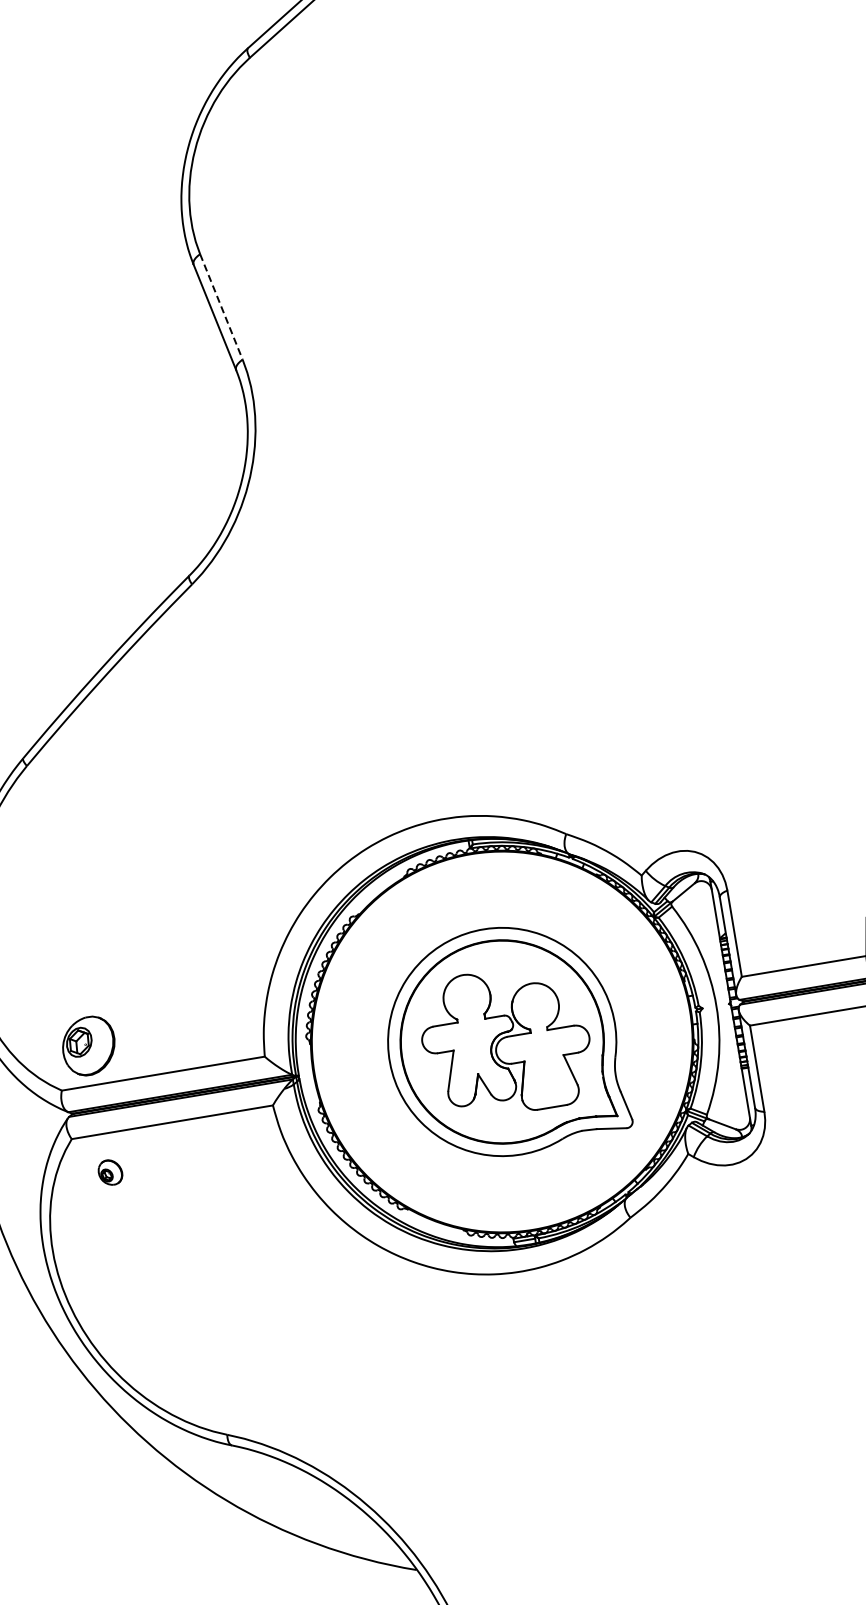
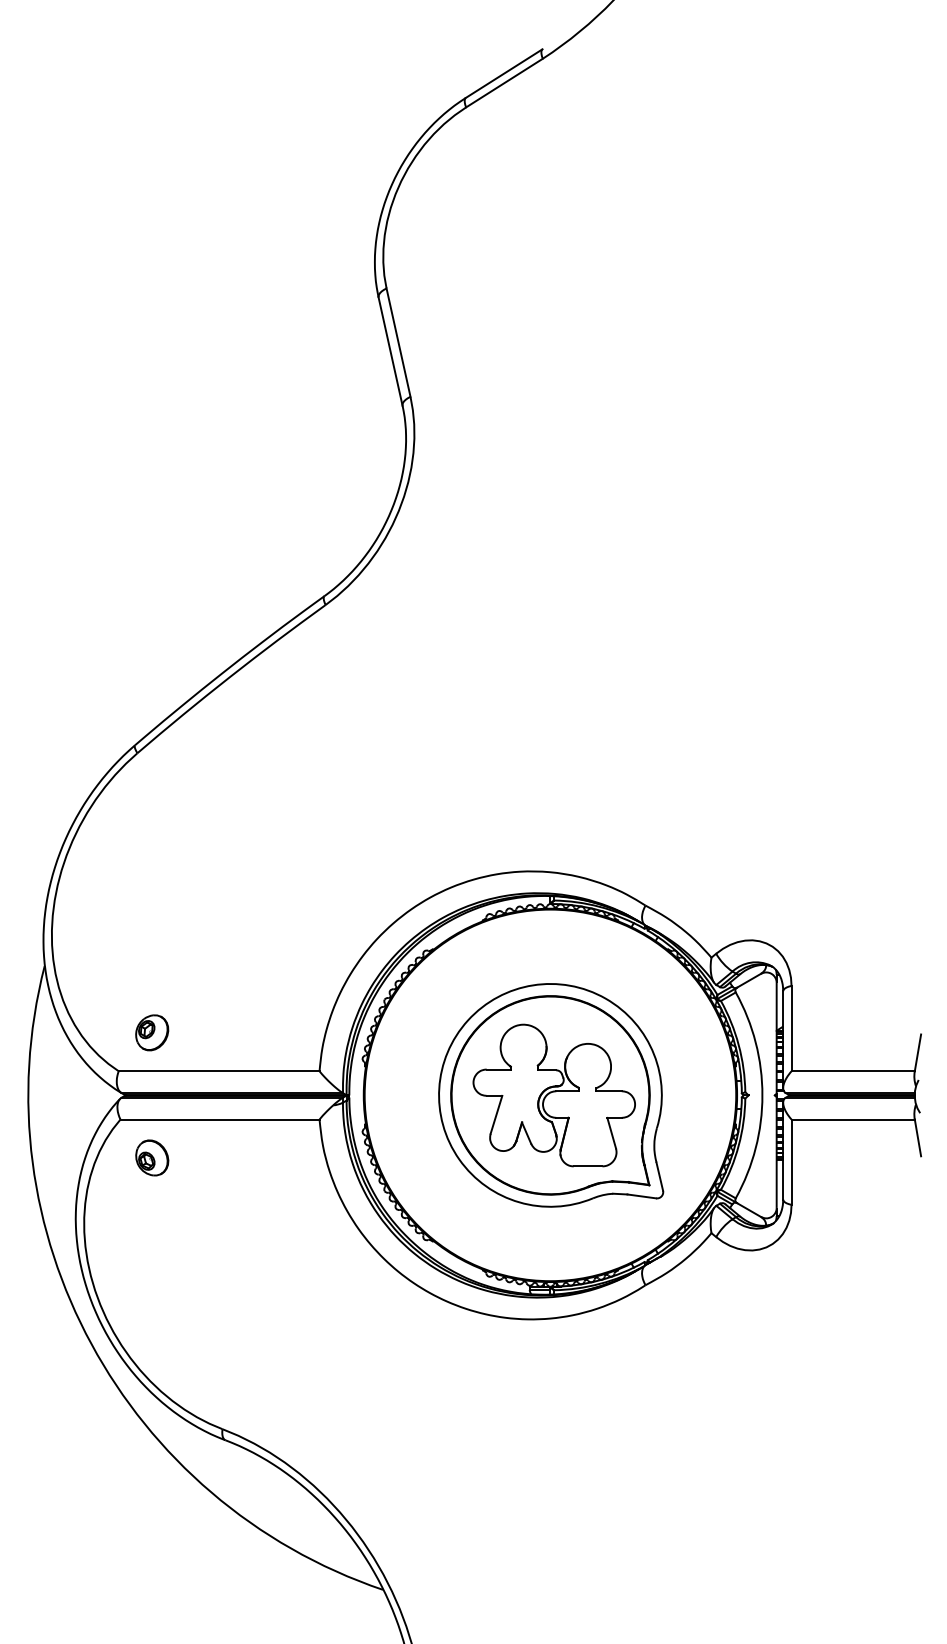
line: (221, 307) -> (398, 343), dashed -> solid
part: (89, 1045) -> (152, 1032), size x0.62
part: (110, 1172) -> (152, 1157), size x1.43

